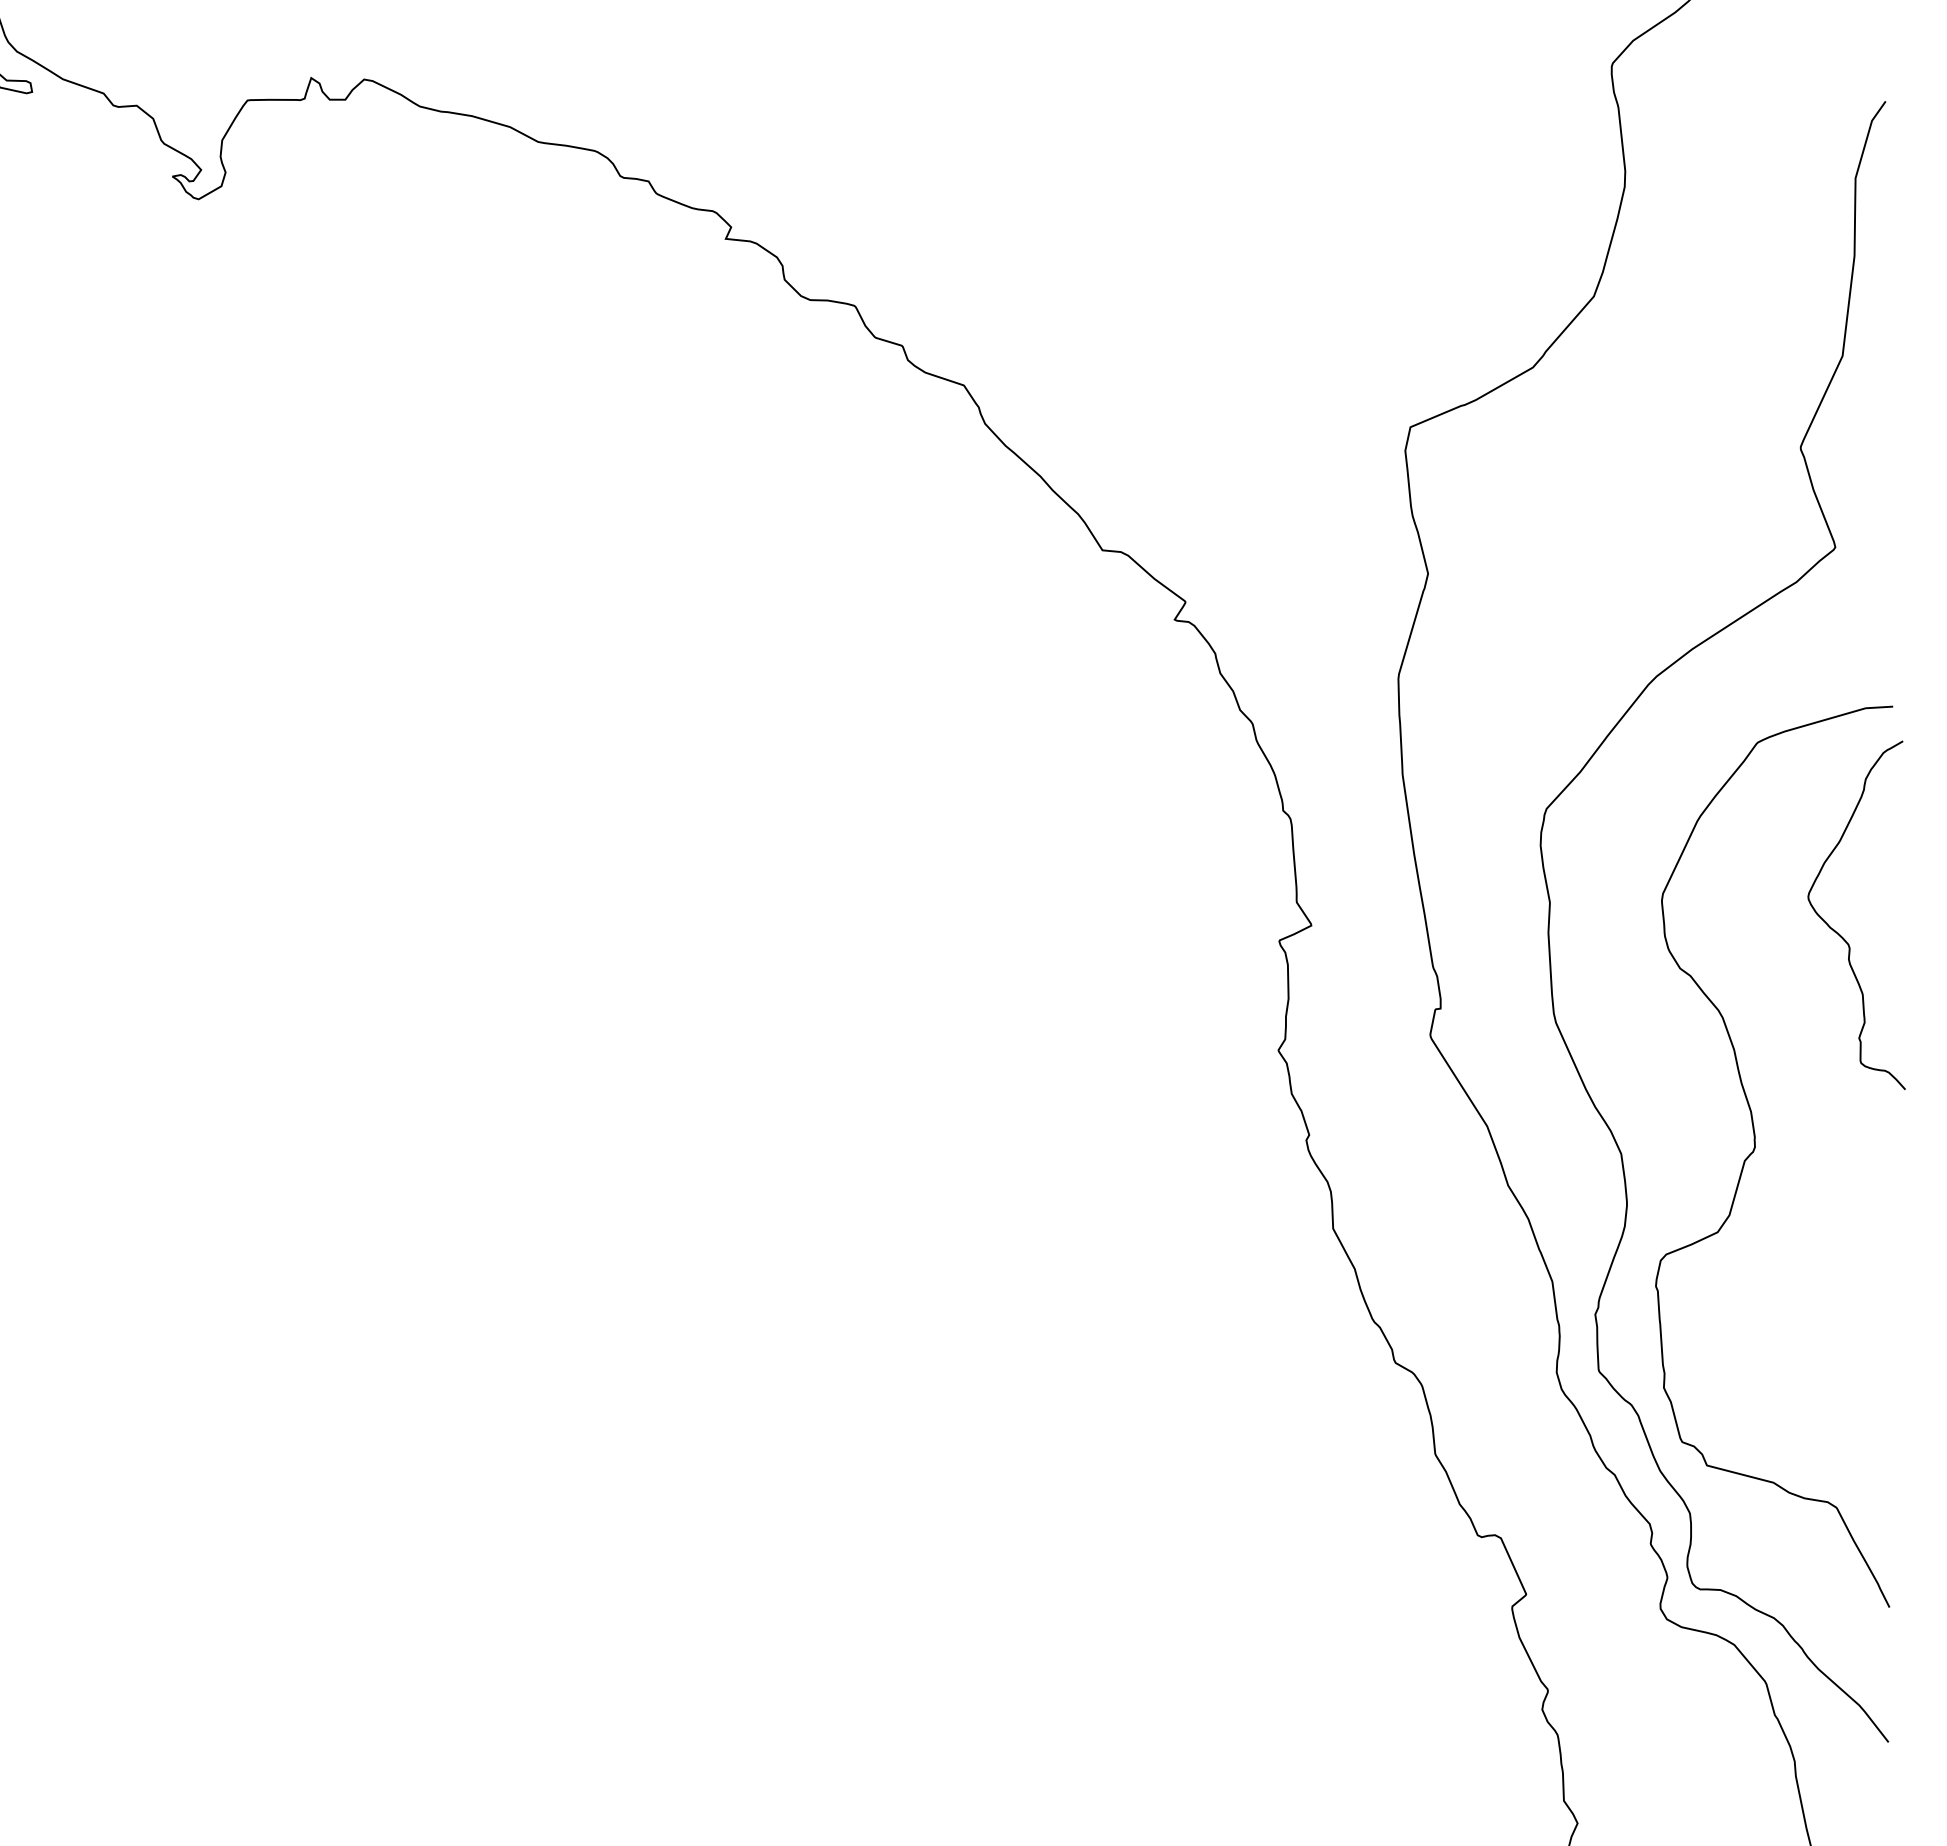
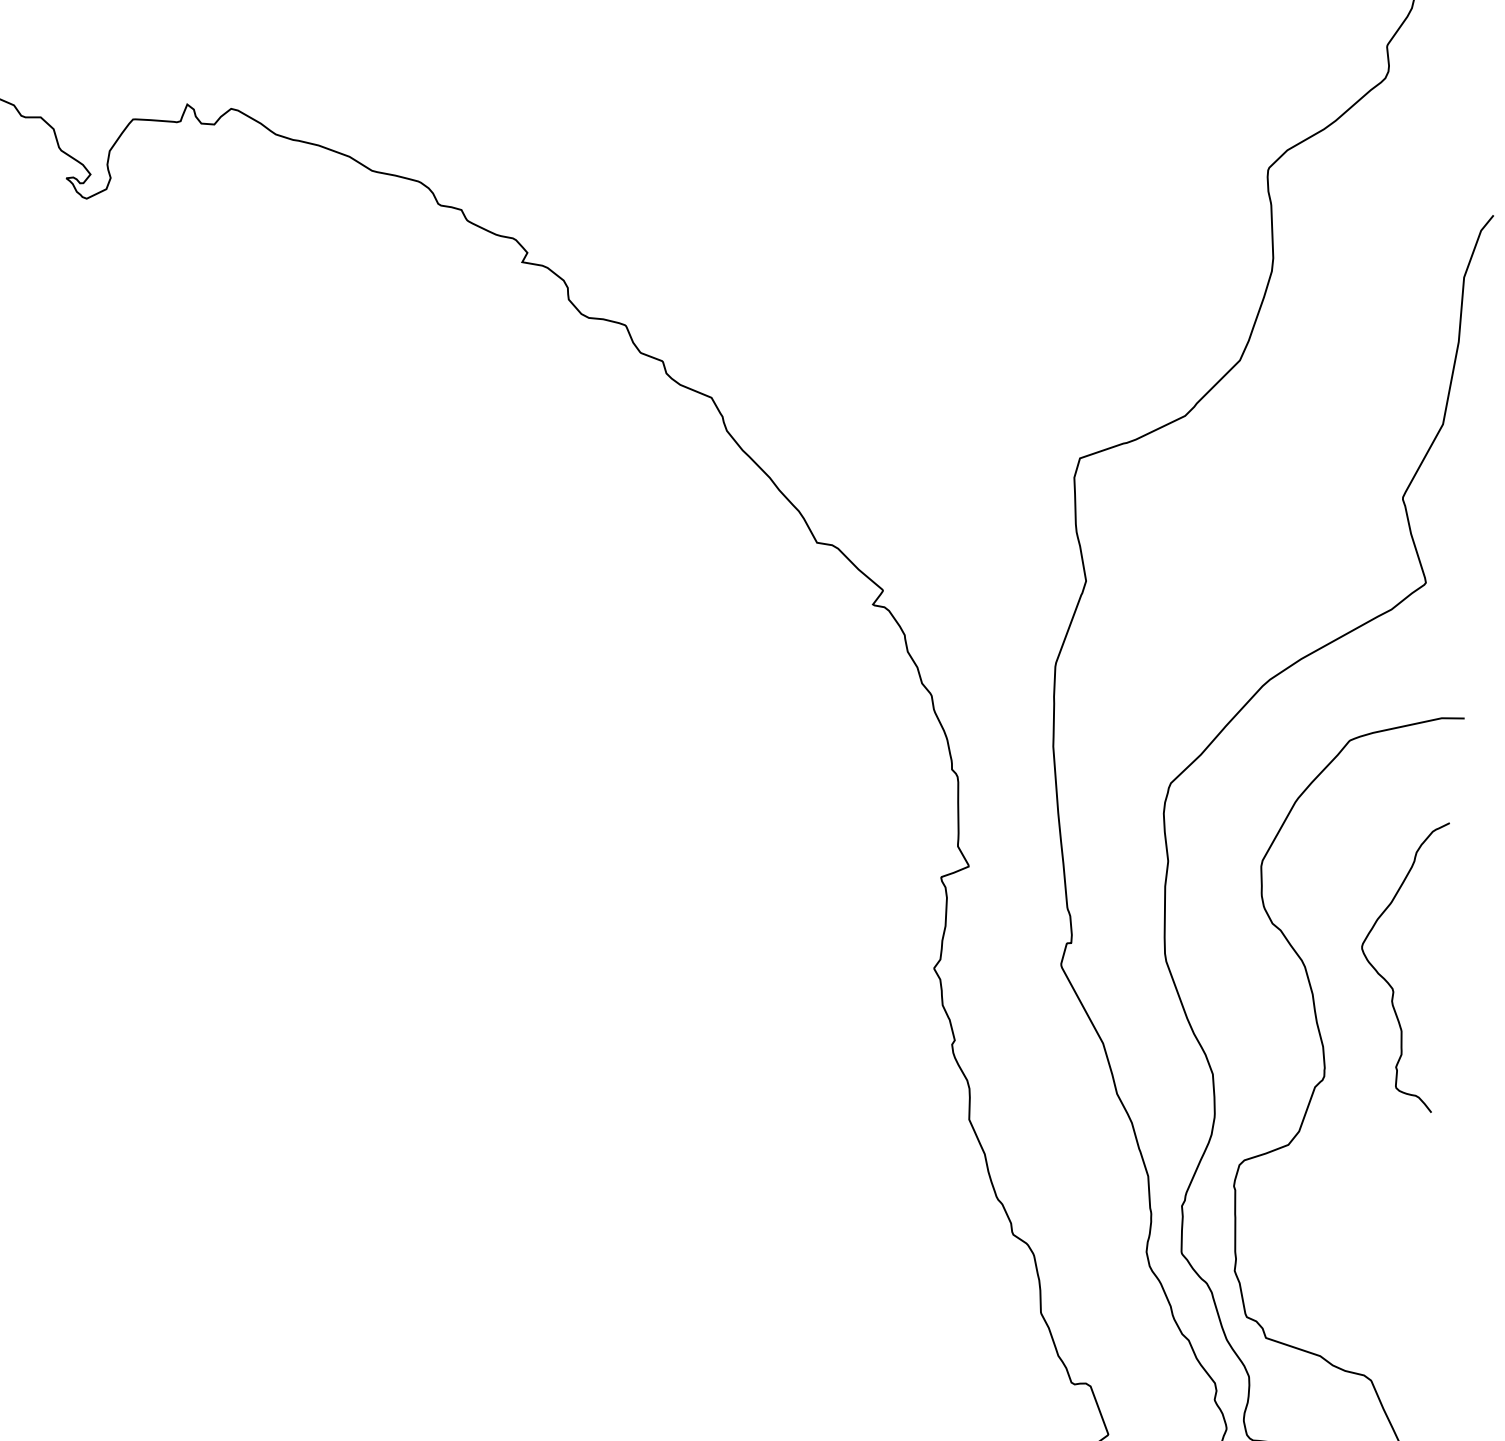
curve: (1838, 932) -> (1385, 978), moved

